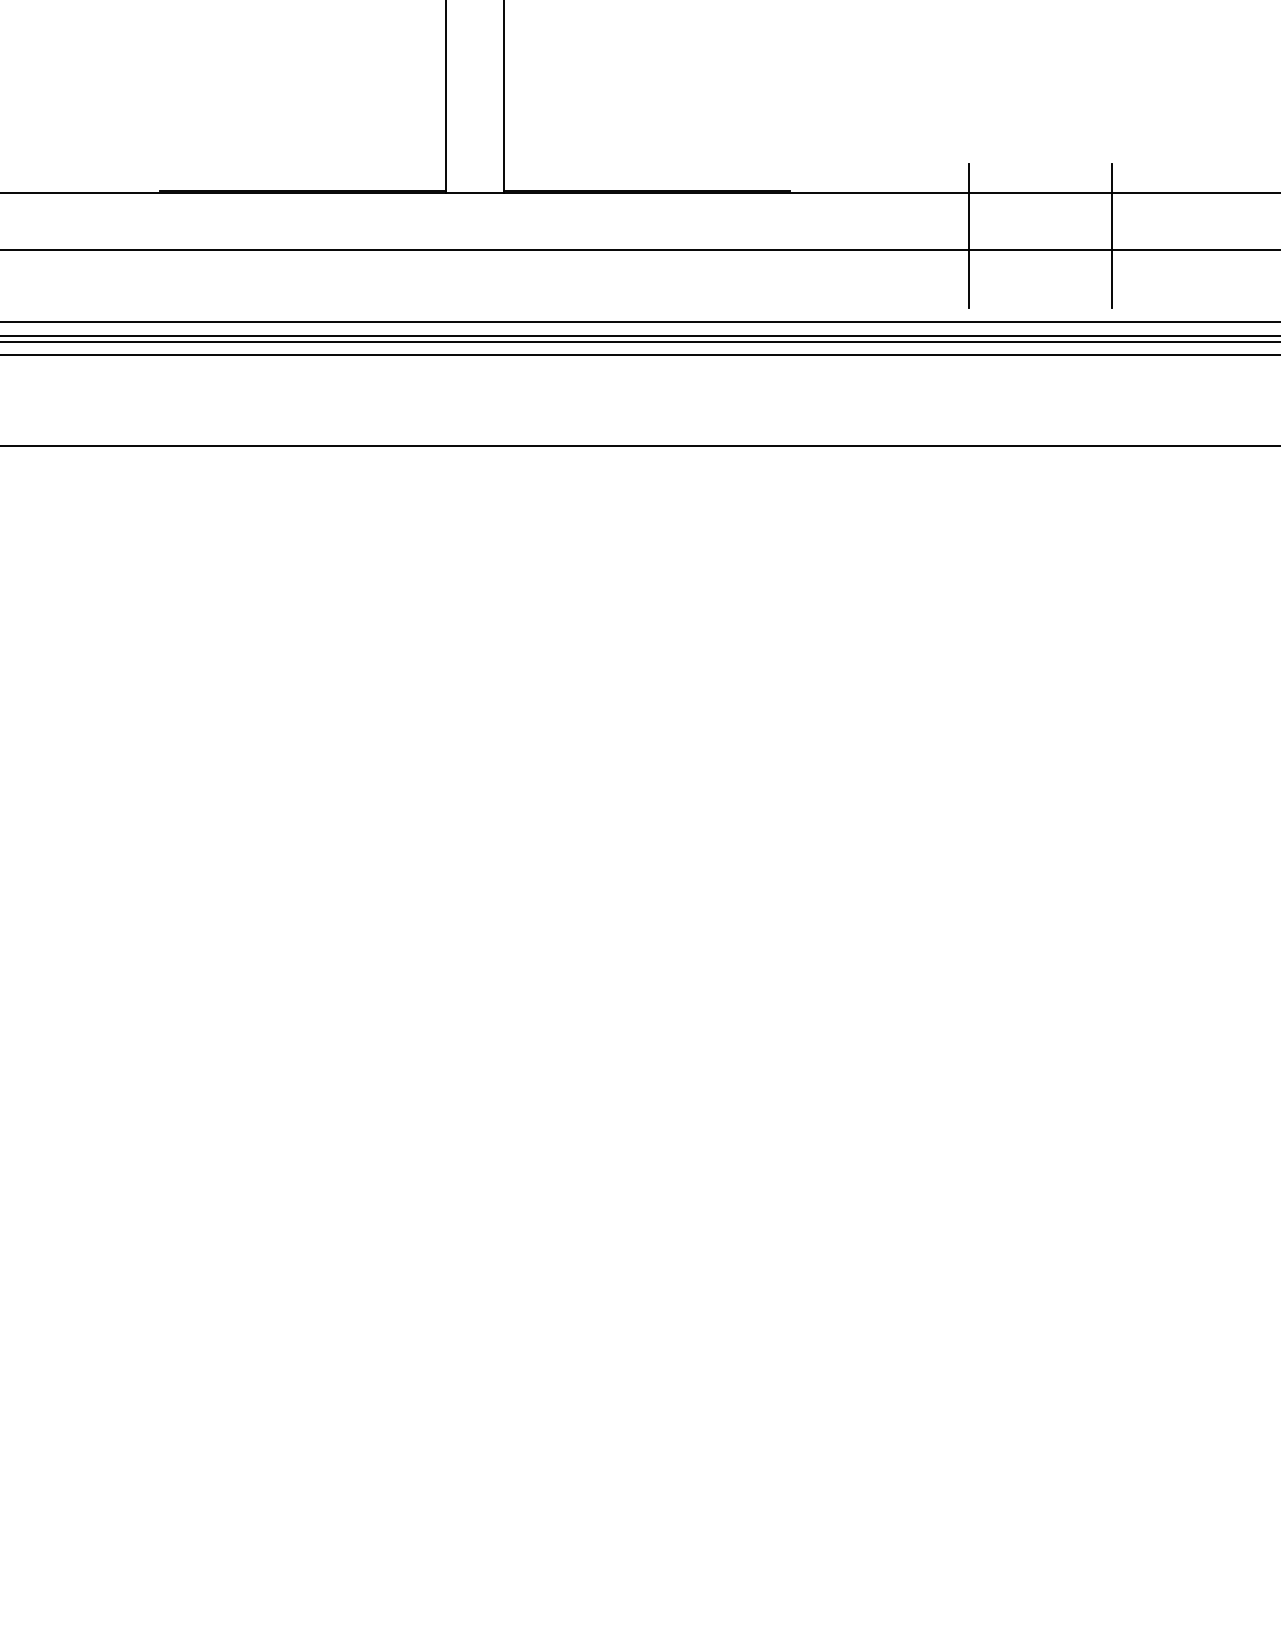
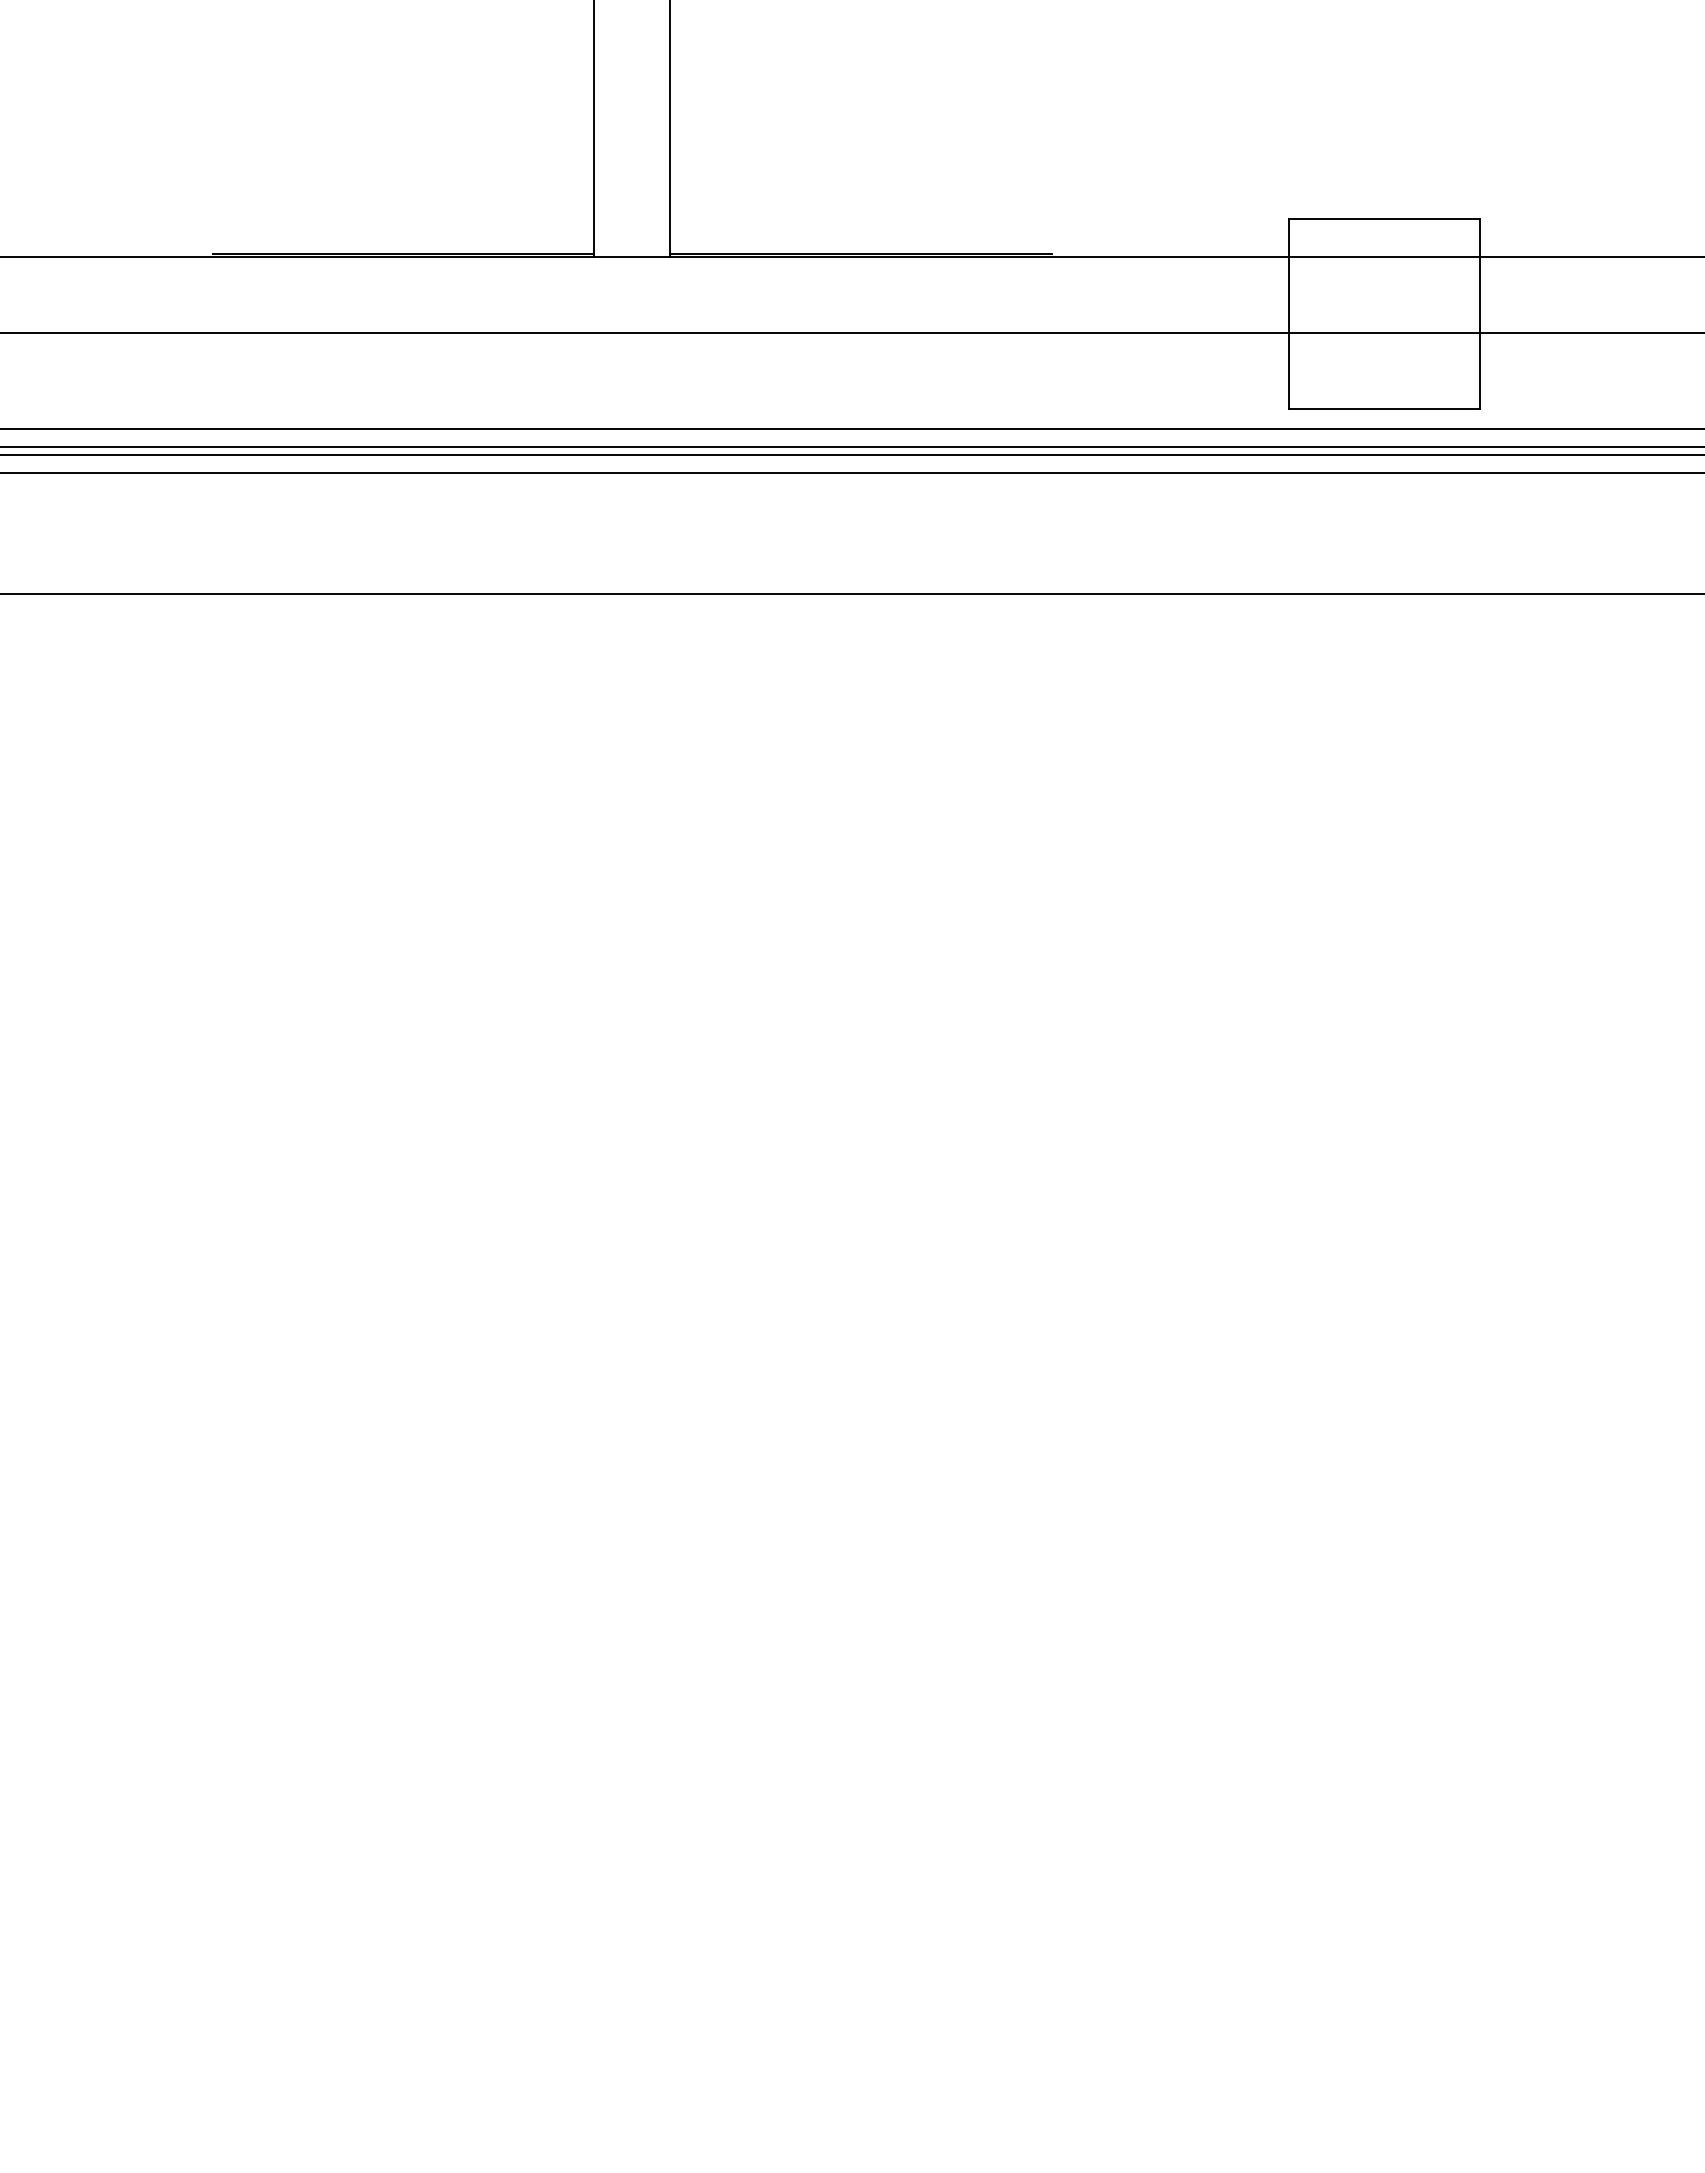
line: (1039, 164) -> (1383, 218), added
line: (1039, 307) -> (1383, 409), added

